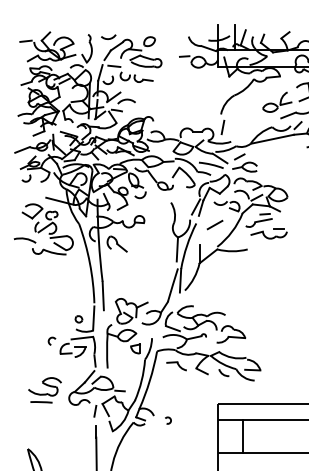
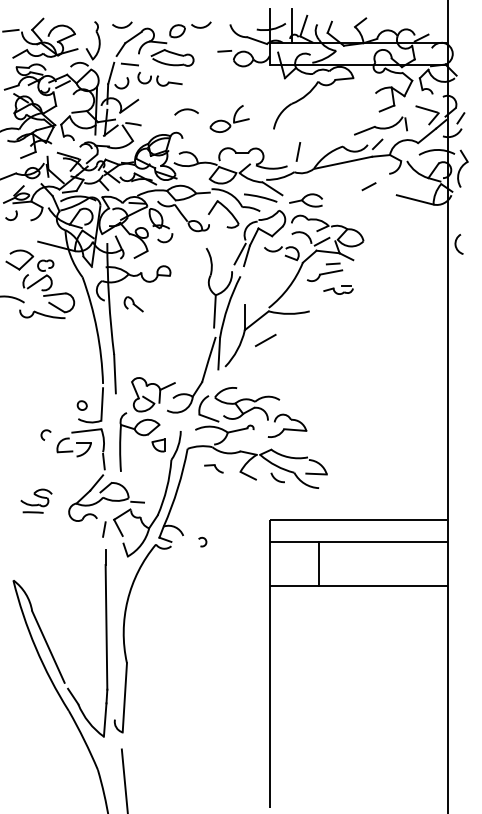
arc: (167, 38) -> (201, 26), added
arc: (126, 100) -> (186, 110), moved
part: (277, 101) -> (229, 118), moved
line: (223, 127) -> (298, 151), moved
line: (239, 156) -> (368, 186), moved
line: (214, 225) -> (265, 340), moved
part: (269, 233) -> (338, 289), size x0.6
part: (116, 244) -> (133, 304), size x0.7
part: (176, 366) -> (213, 468), size x0.7
part: (45, 389) -> (36, 500), size x0.7
line: (243, 436) -> (318, 563), moved

